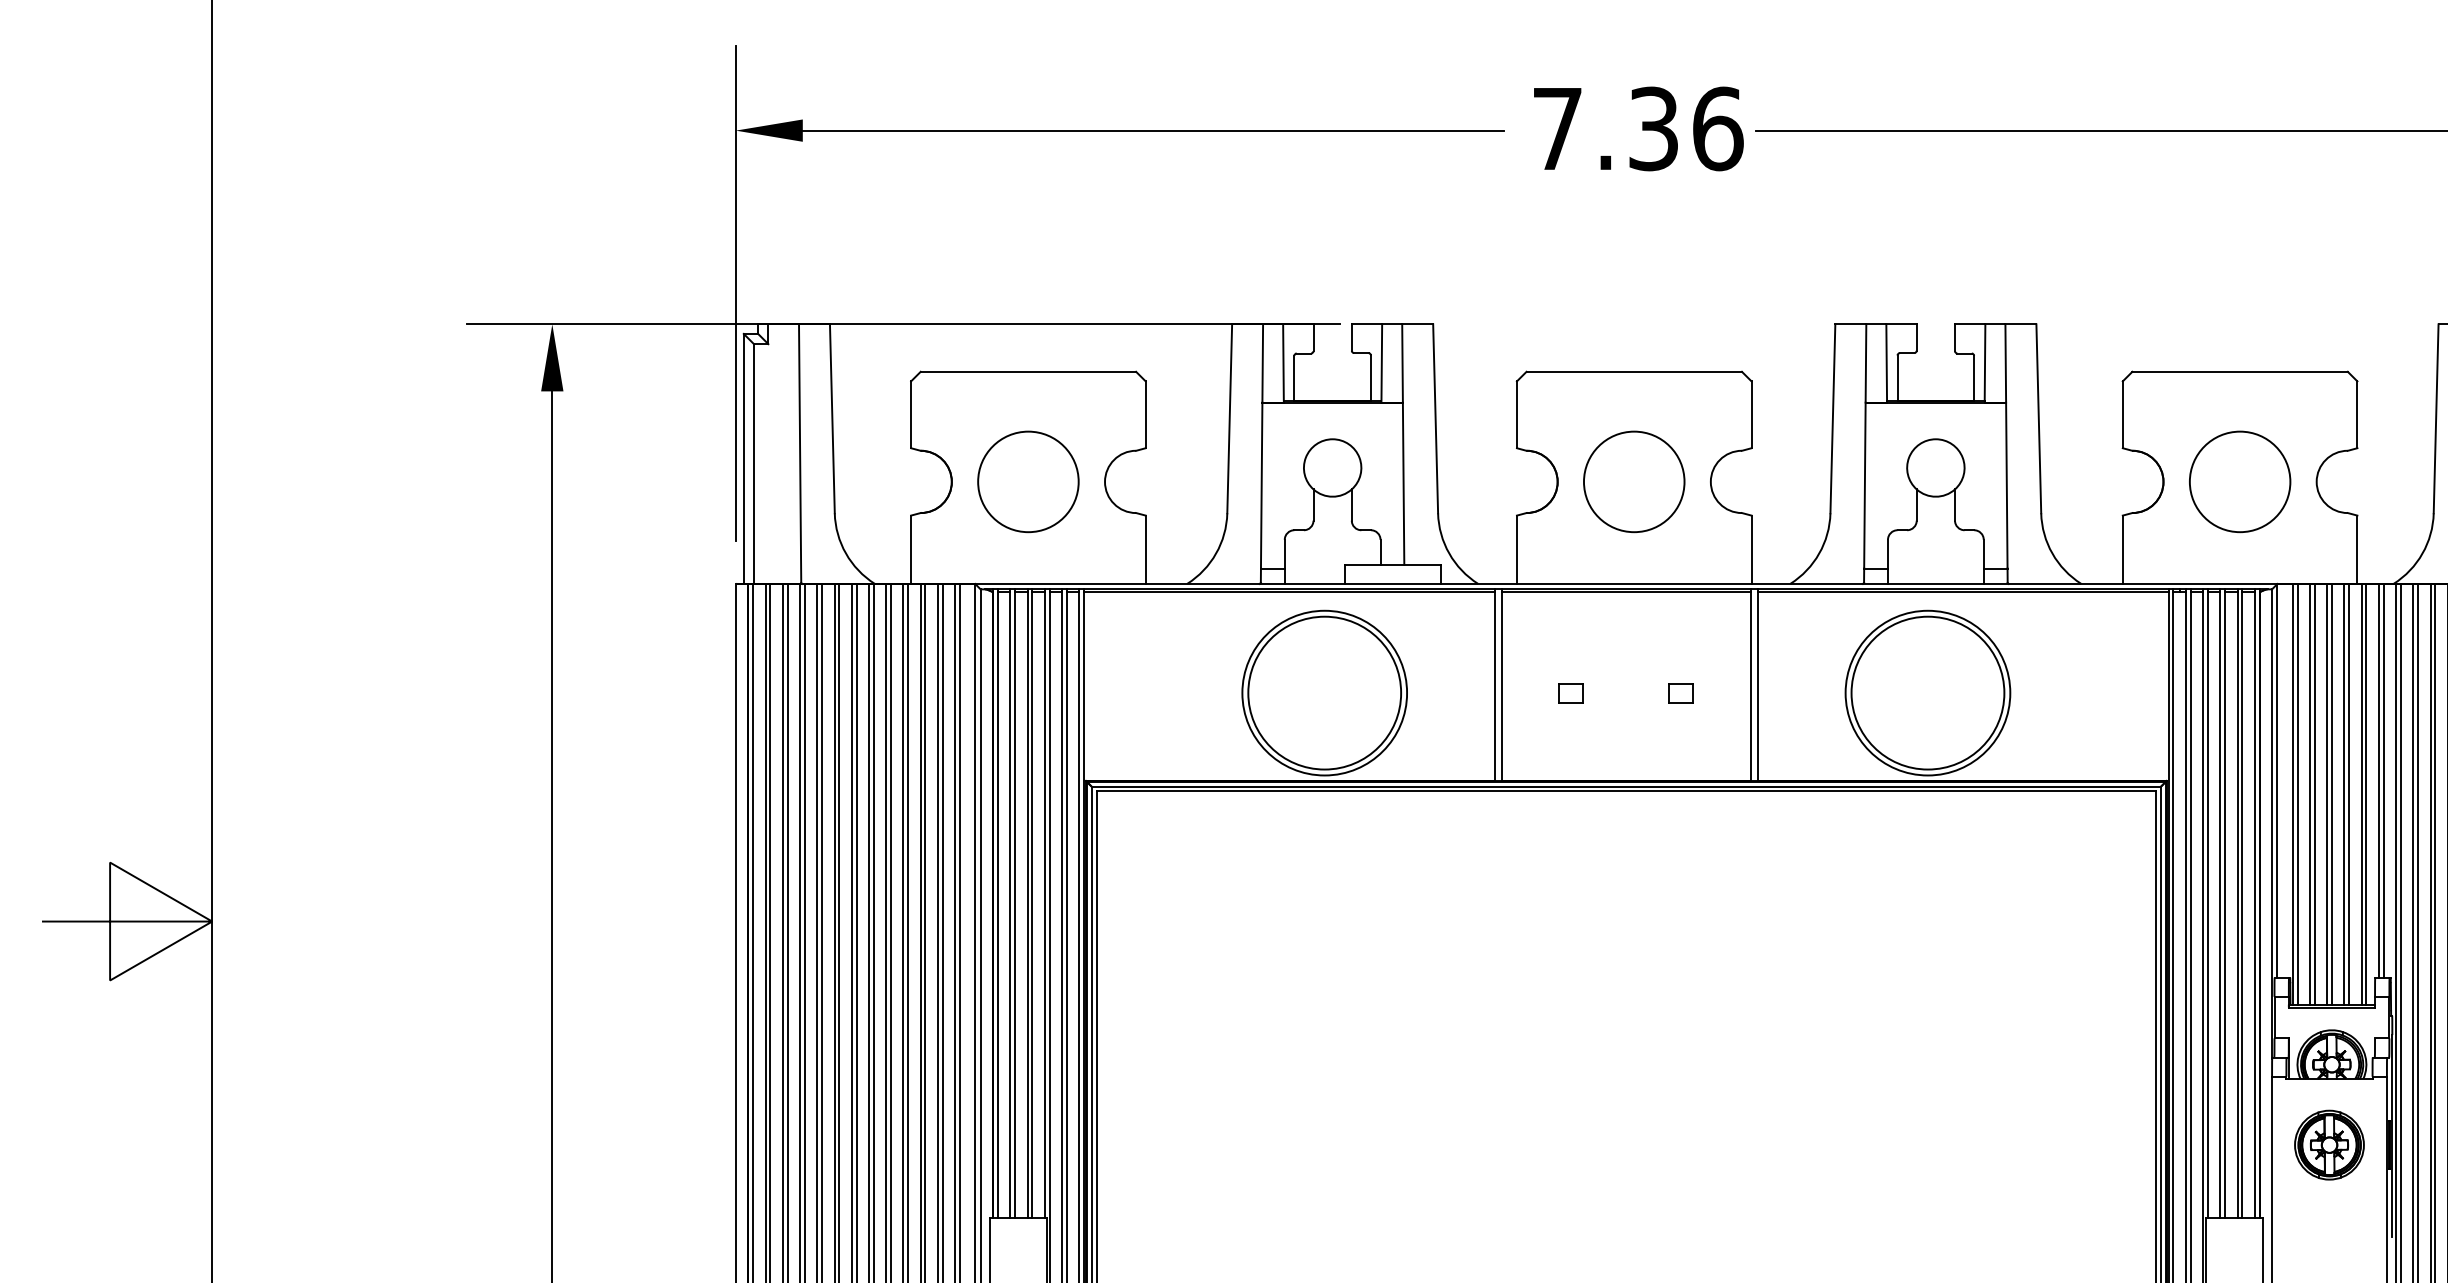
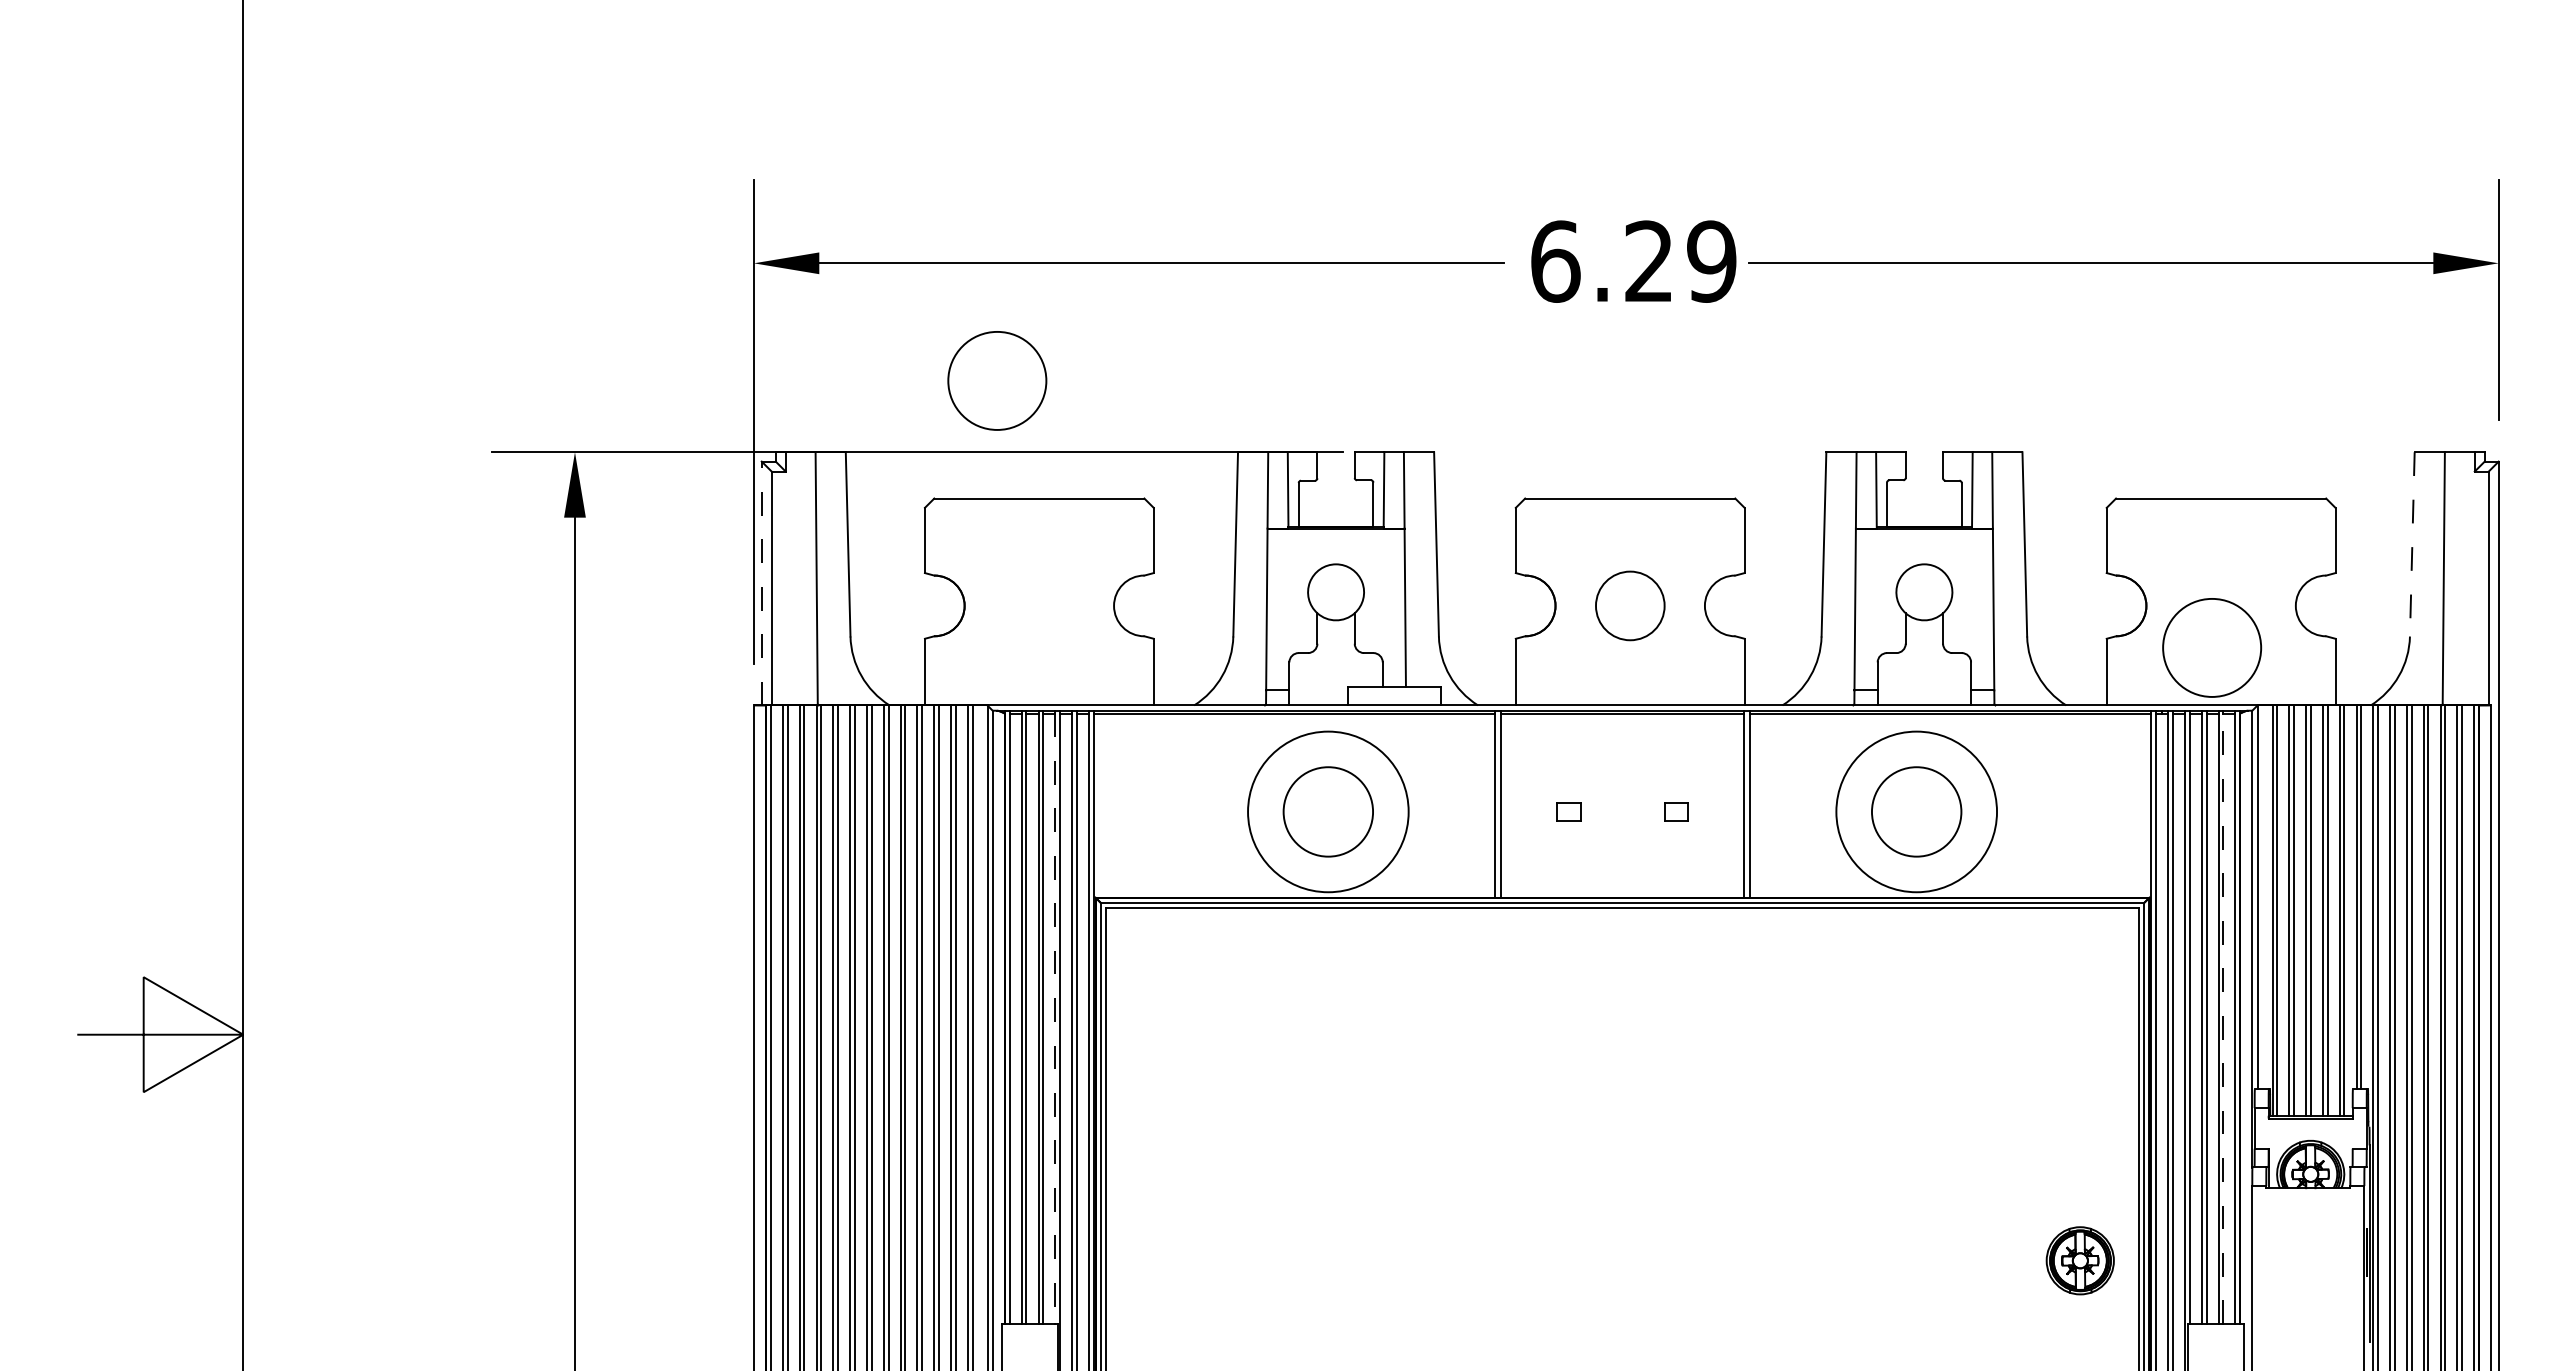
text: (1638, 128) -> (1634, 261), 7.36 -> 6.29
line: (2436, 418) -> (2412, 544), solid -> dashed
line: (743, 458) -> (761, 583), solid -> dashed
circle: (1028, 481) -> (997, 380), moved
circle: (1634, 481) -> (1630, 605), size x0.7
circle: (2240, 481) -> (2212, 647), moved
circle: (1323, 692) -> (1327, 811), size x0.6
circle: (1927, 692) -> (1916, 811), size x0.6
line: (2242, 904) -> (2223, 1018), solid -> dashed
line: (1044, 905) -> (1055, 1019), solid -> dashed
part: (2328, 1144) -> (2079, 1260), moved

